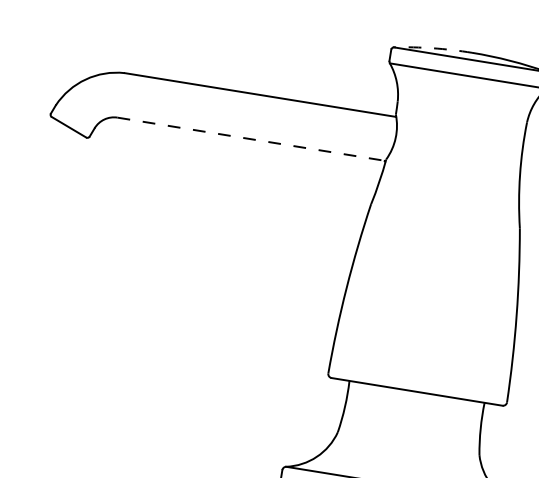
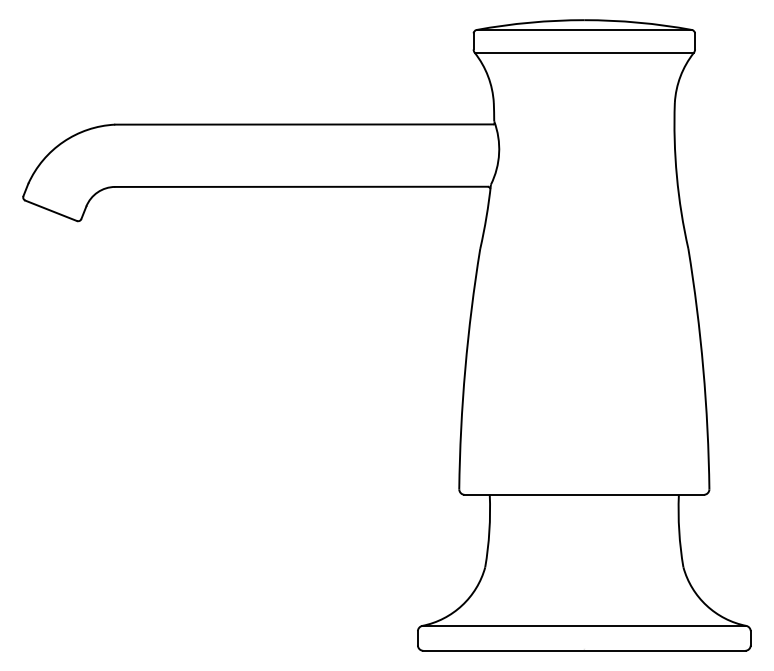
arc: (433, 48) -> (530, 22), dashed -> solid
line: (251, 138) -> (302, 186), dashed -> solid

